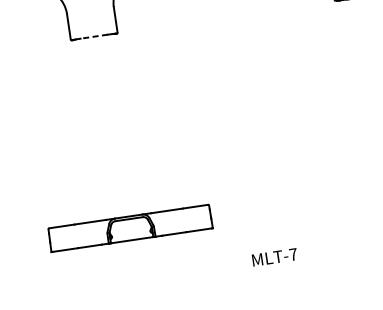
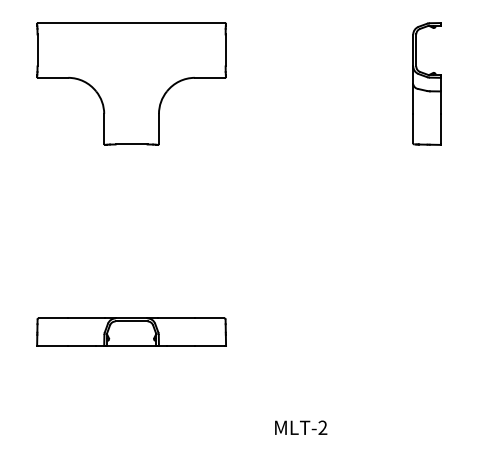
line: (94, 36) -> (131, 144), dashed -> solid
part: (130, 227) -> (131, 331), moved
text: (293, 254) -> (322, 427), MLT-7 -> MLT-2

